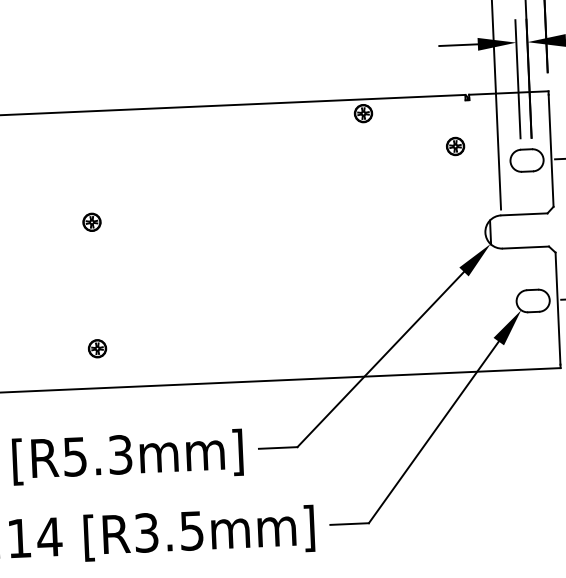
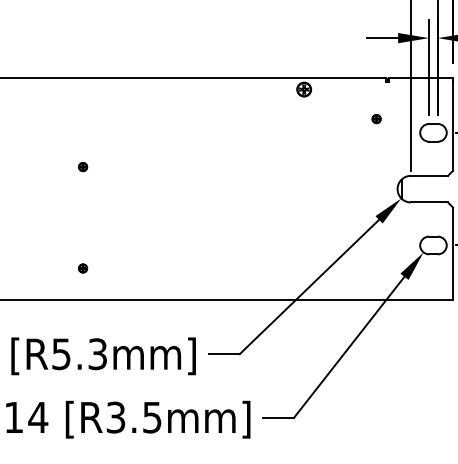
part: (455, 145) -> (376, 118), size x0.6
part: (91, 221) -> (82, 166), size x0.6
part: (96, 348) -> (82, 268), size x0.6

